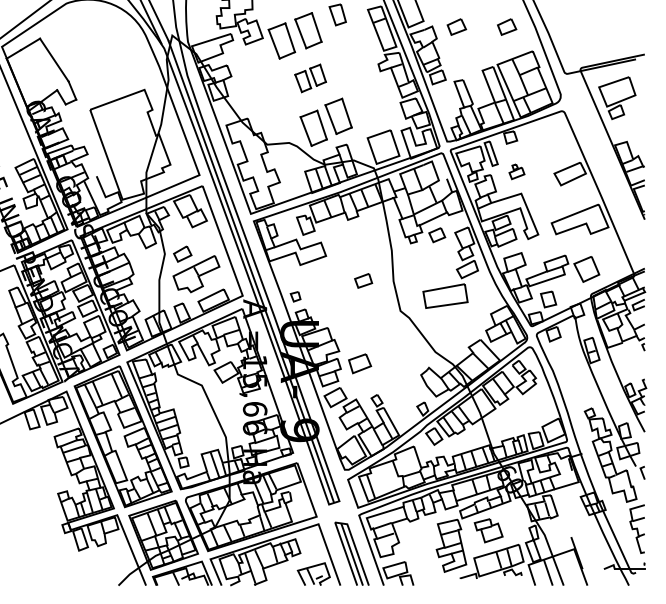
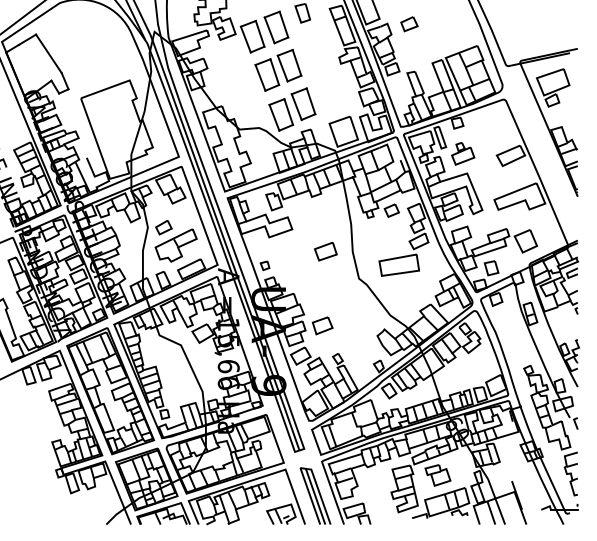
part: (507, 27) -> (454, 24), removed
part: (310, 77) -> (278, 69), size x1.67
part: (517, 171) -> (463, 153), size x1.67
part: (363, 280) -> (325, 251), size x1.43

